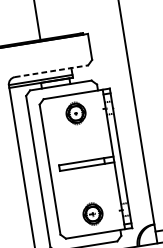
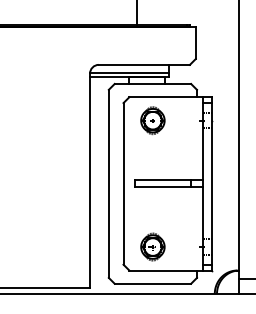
line: (51, 70) -> (144, 64), dashed -> solid
part: (75, 113) -> (152, 120), moved
part: (92, 213) -> (152, 246), moved

